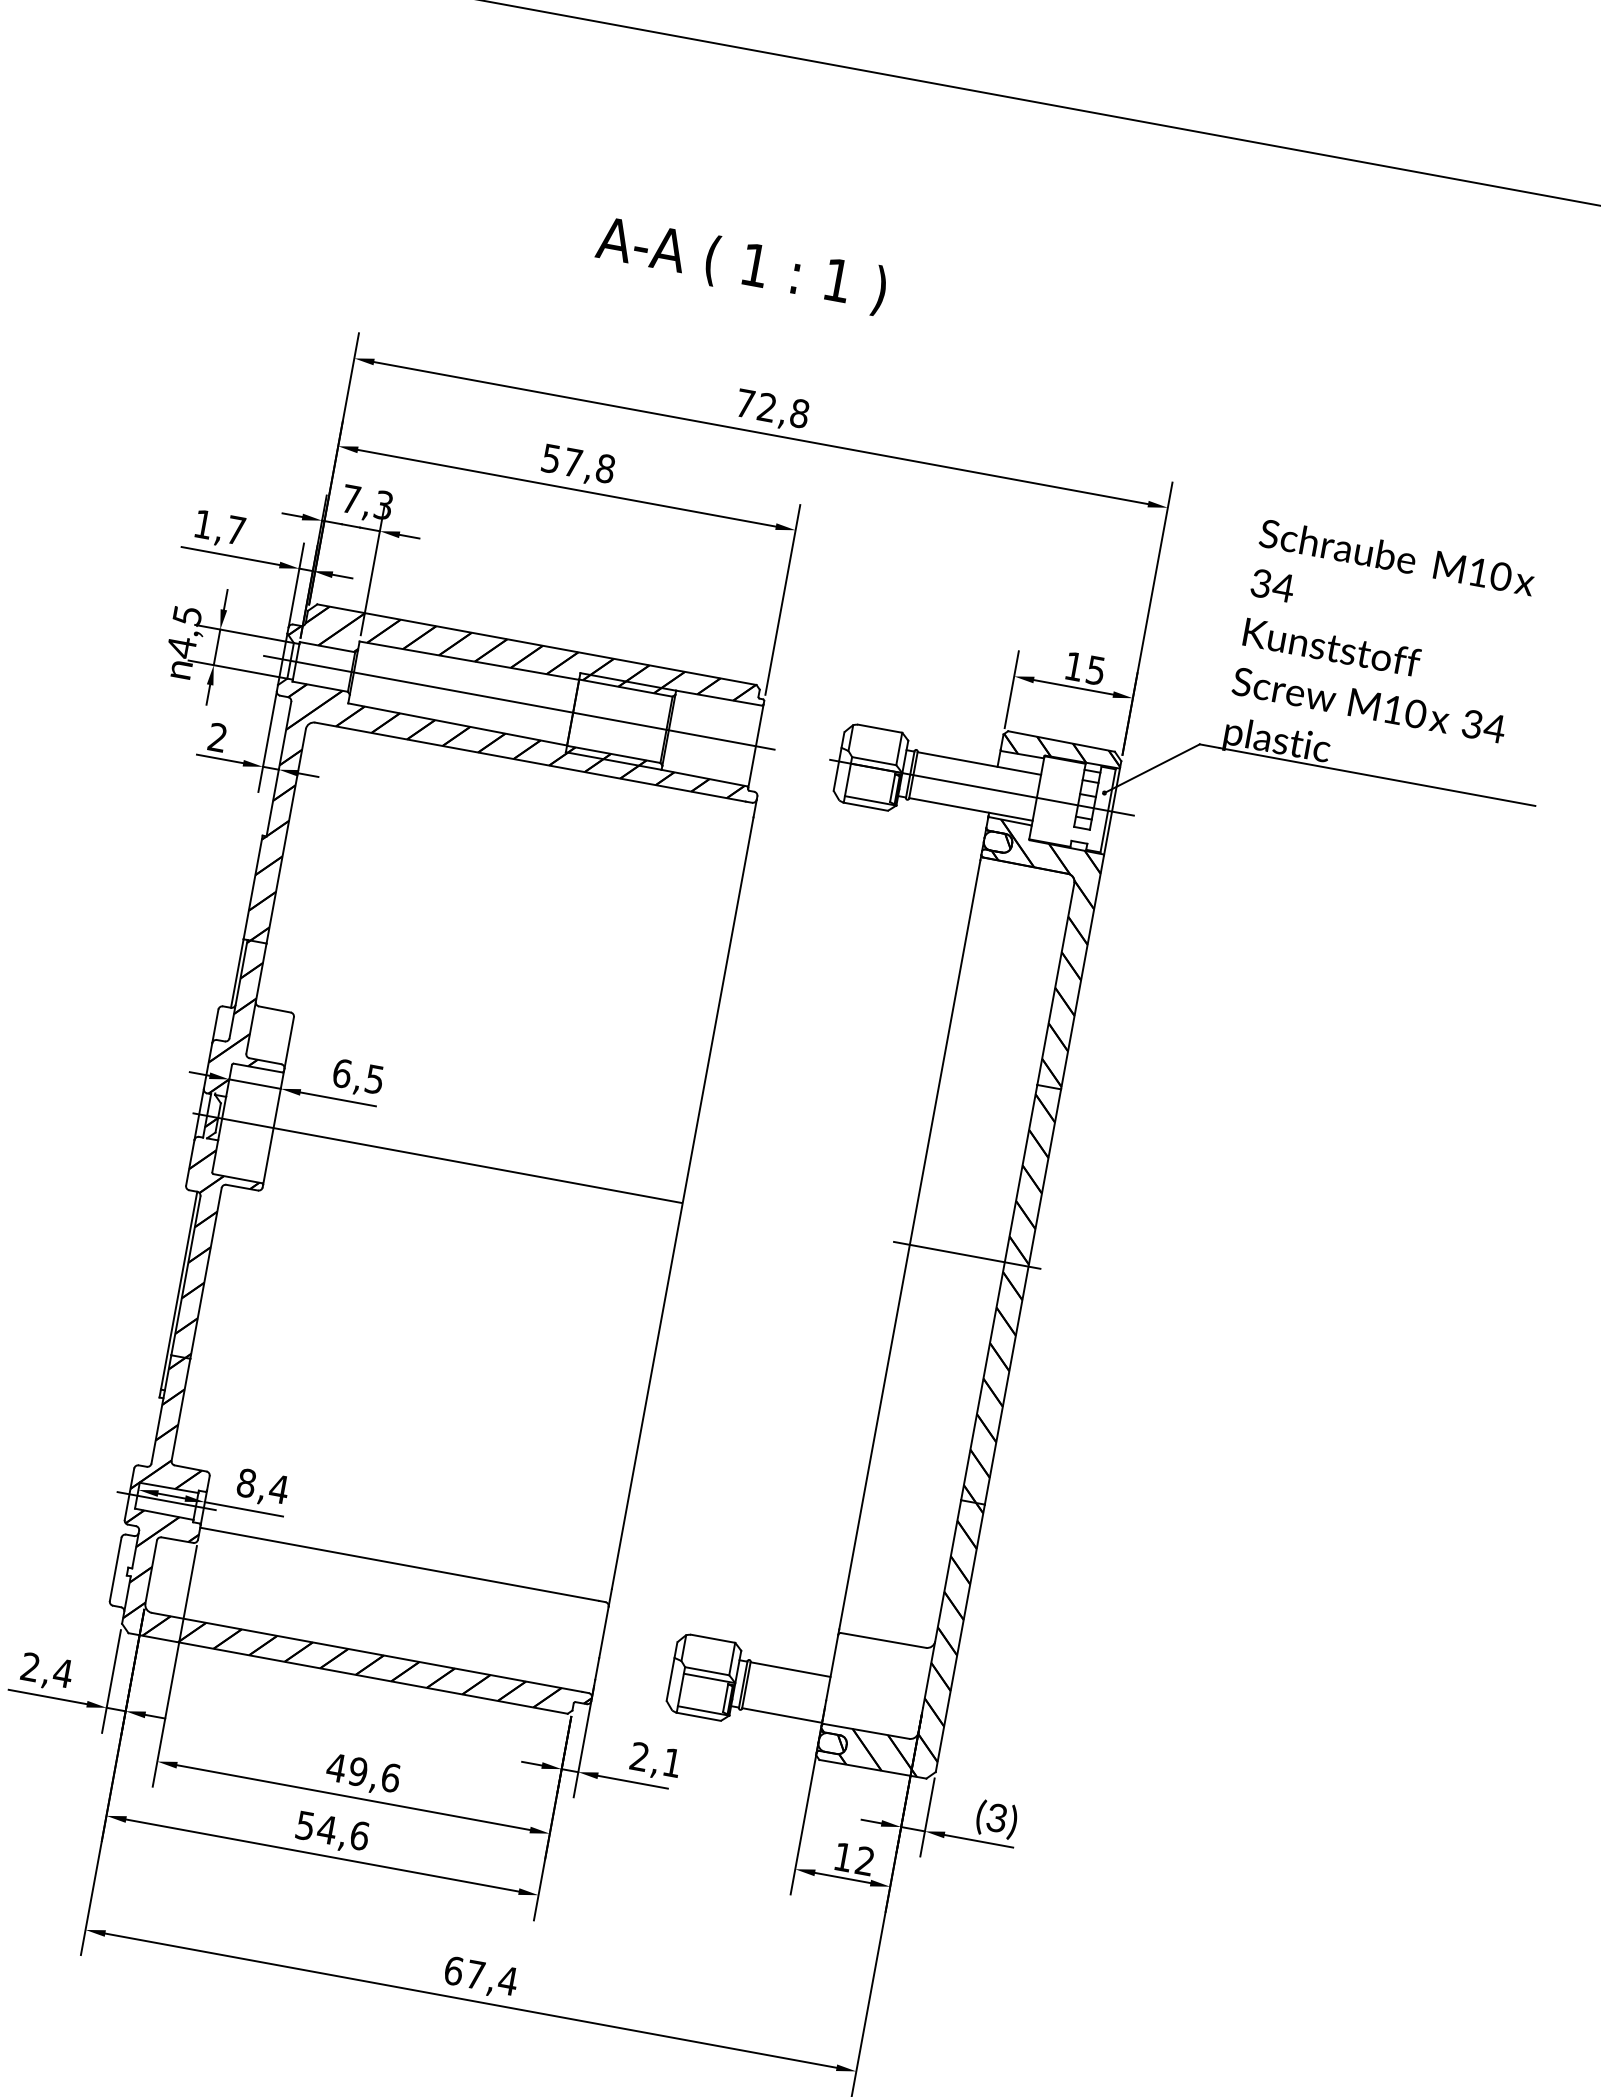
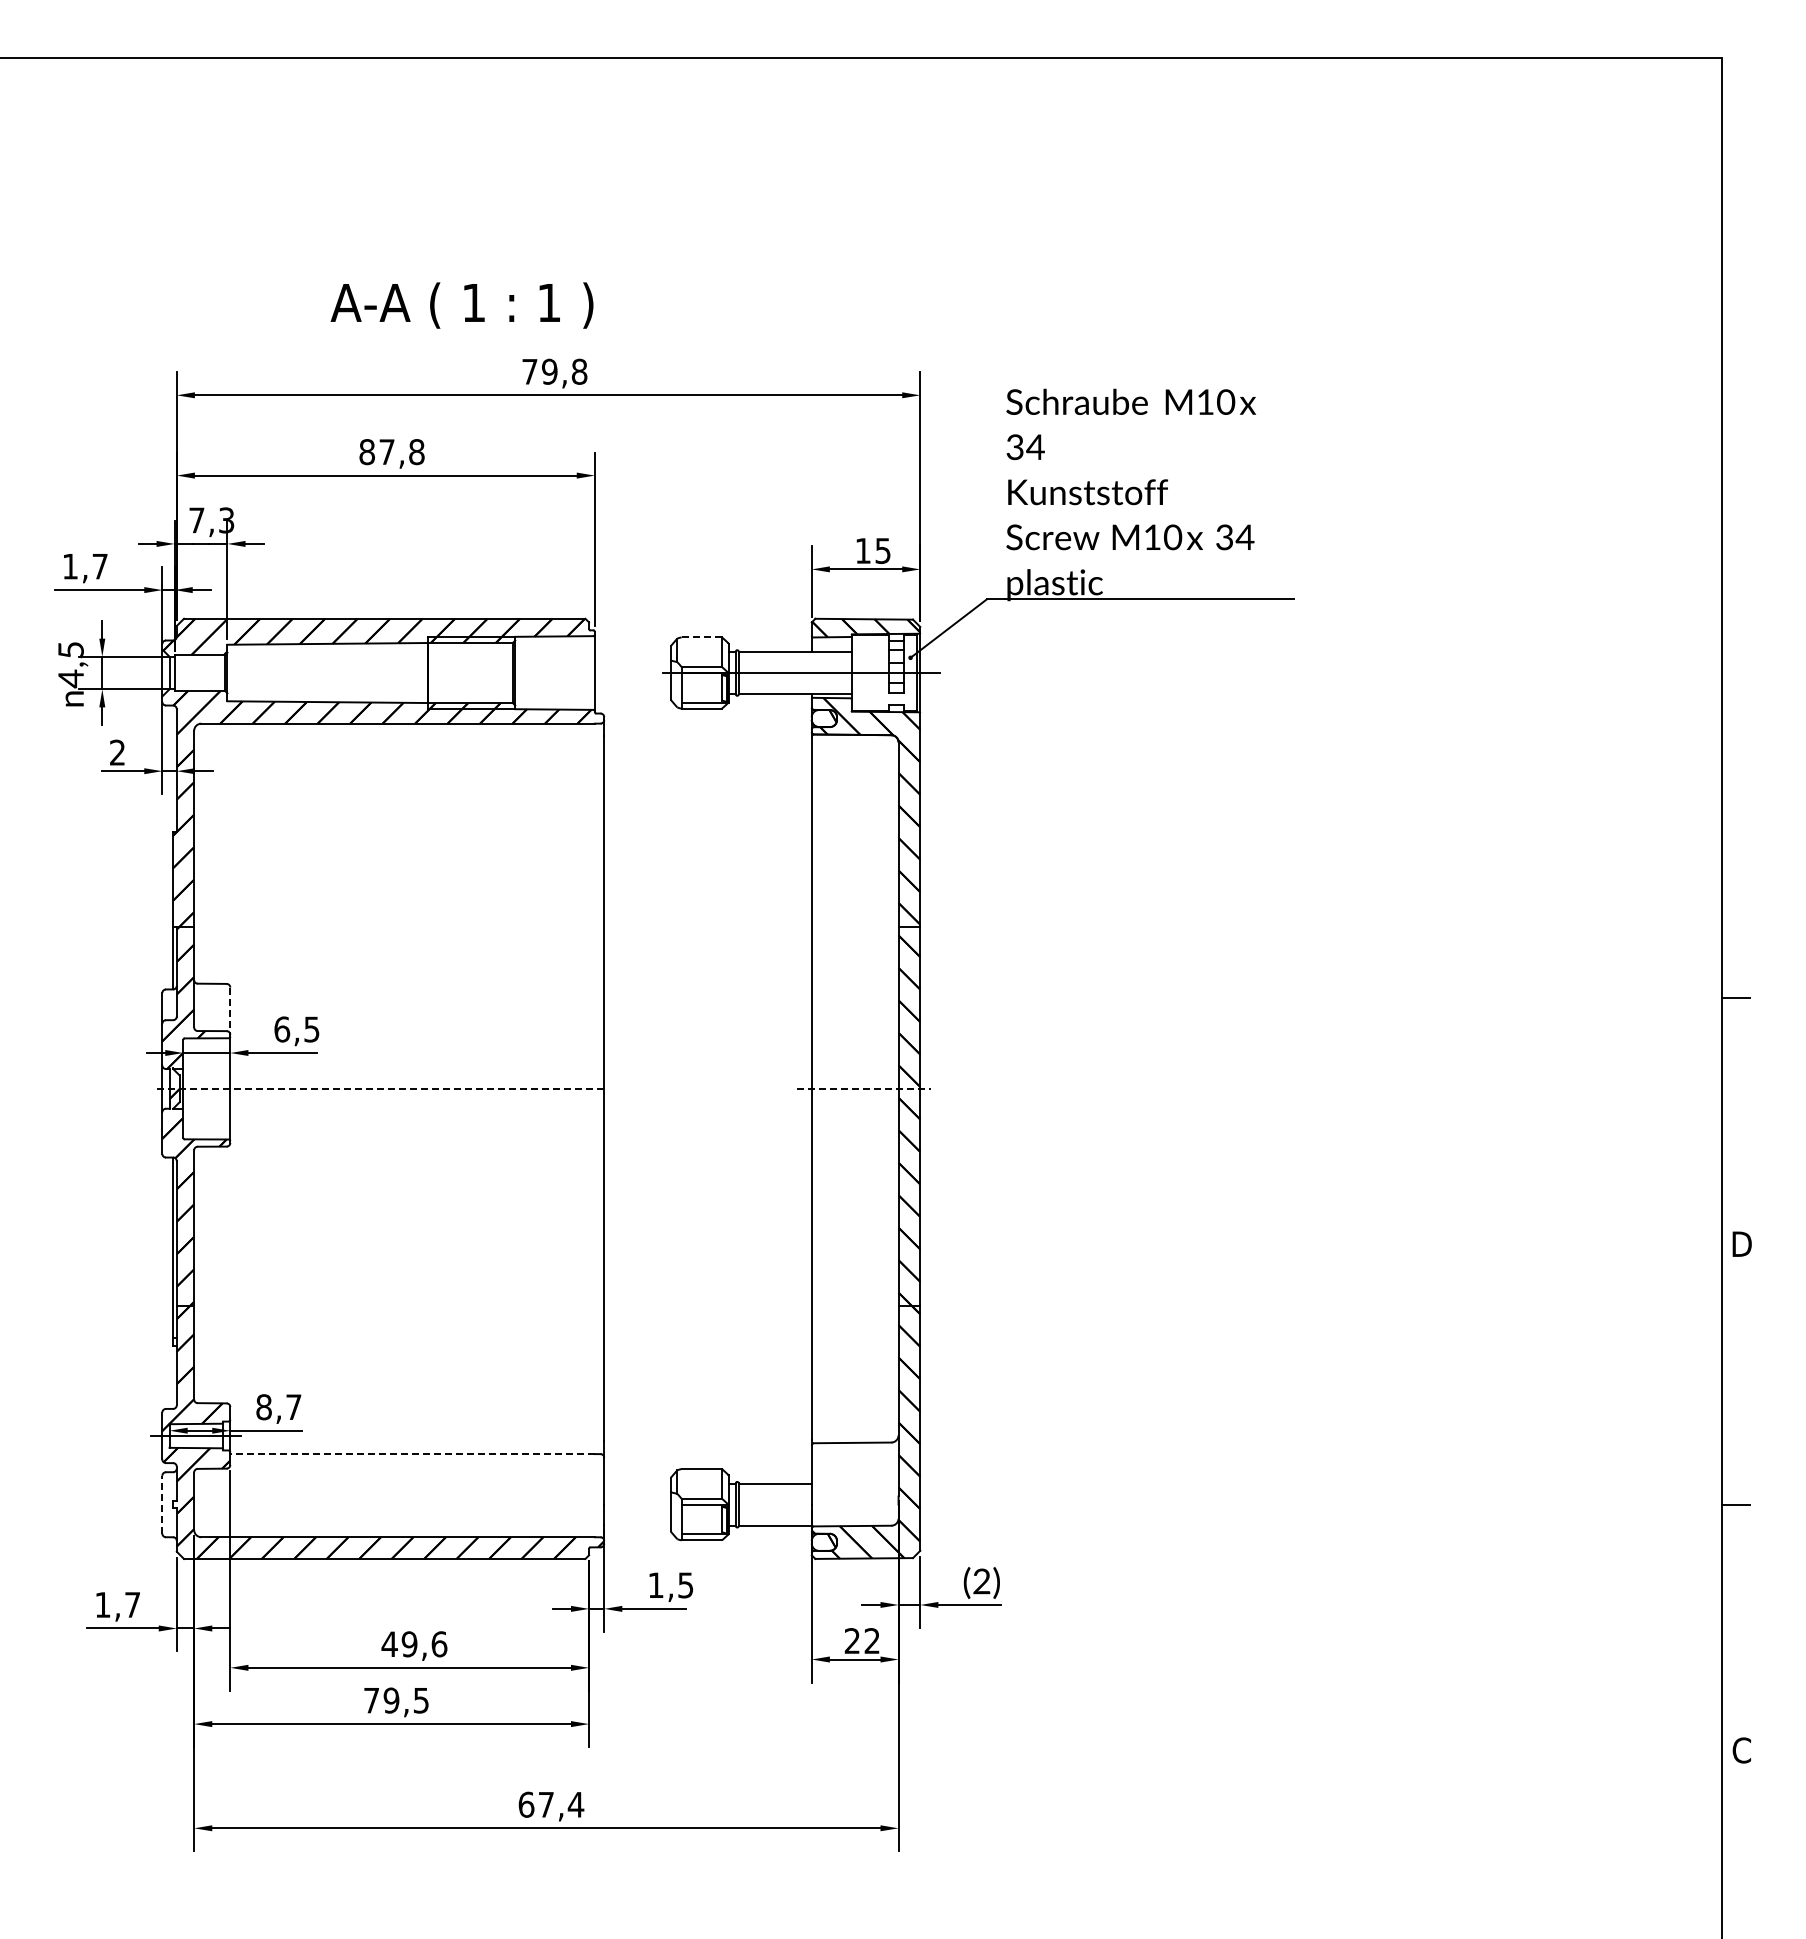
text: (740, 265) -> (461, 305), moved
text: (766, 407) -> (549, 371), 72,8 -> 79,8
text: (550, 459) -> (366, 452), 57,8 -> 87,8
line: (519, 703) -> (378, 673), removed
line: (879, 728) -> (701, 637), solid -> dashed
line: (289, 1043) -> (230, 1011), solid -> dashed
line: (436, 1157) -> (379, 1088), solid -> dashed
line: (967, 1255) -> (864, 1088), solid -> dashed
text: (278, 1488) -> (293, 1406), 8,4 -> 8,7
line: (399, 1564) -> (412, 1454), solid -> dashed
line: (115, 1569) -> (162, 1504), solid -> dashed
text: (46, 1669) -> (117, 1604), 2,4 -> 1,7
text: (655, 1759) -> (670, 1585), 2,1 -> 1,5
text: (996, 1819) -> (981, 1582), (3) -> (2)
text: (332, 1830) -> (396, 1700), 54,6 -> 79,5
text: (842, 1856) -> (851, 1640), 12 -> 22

